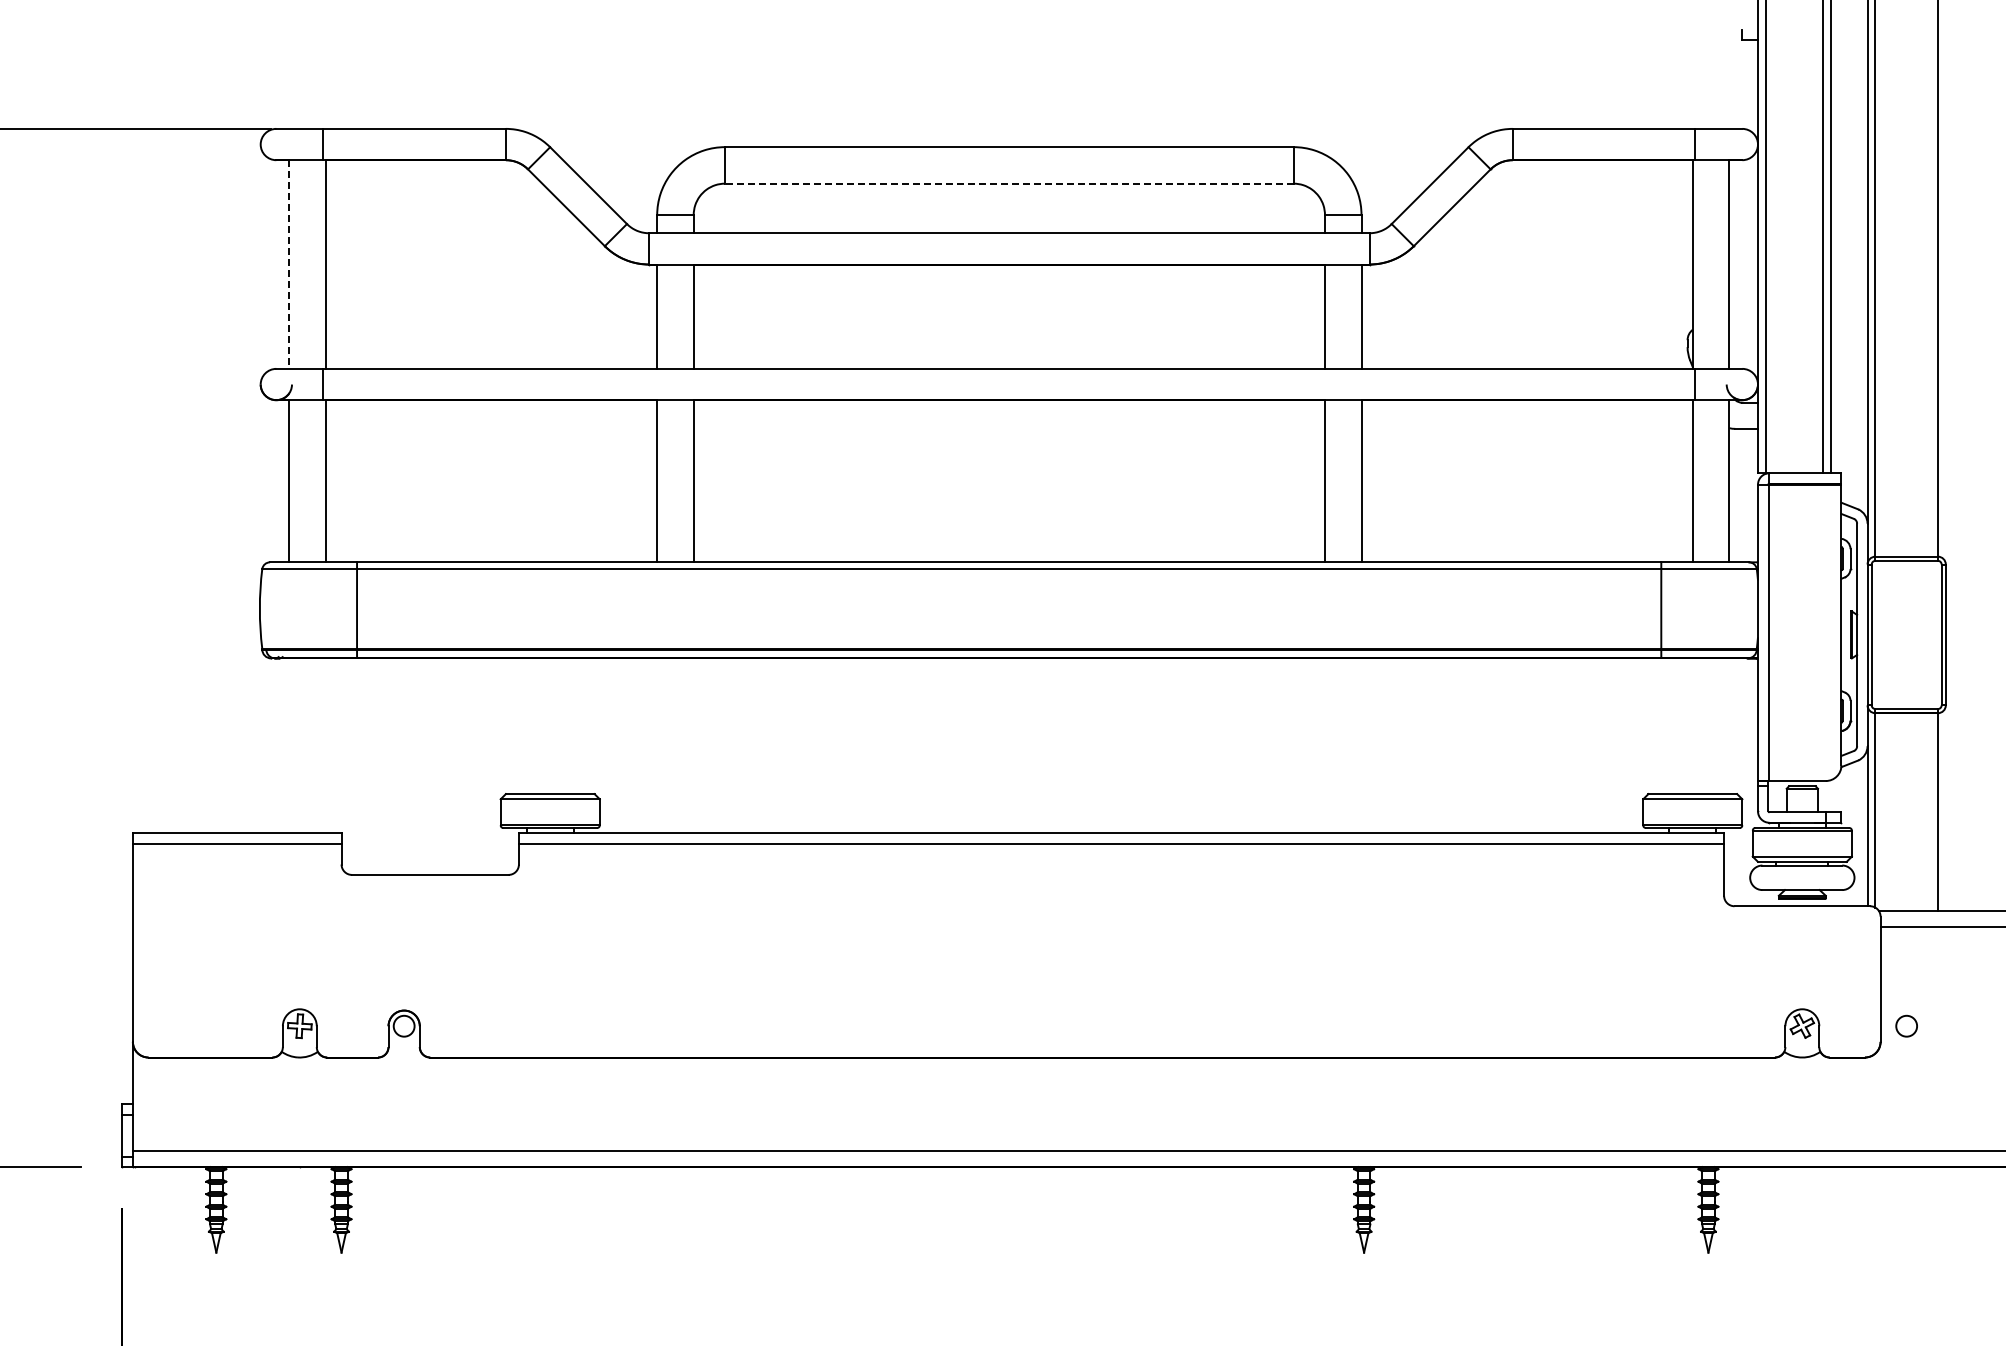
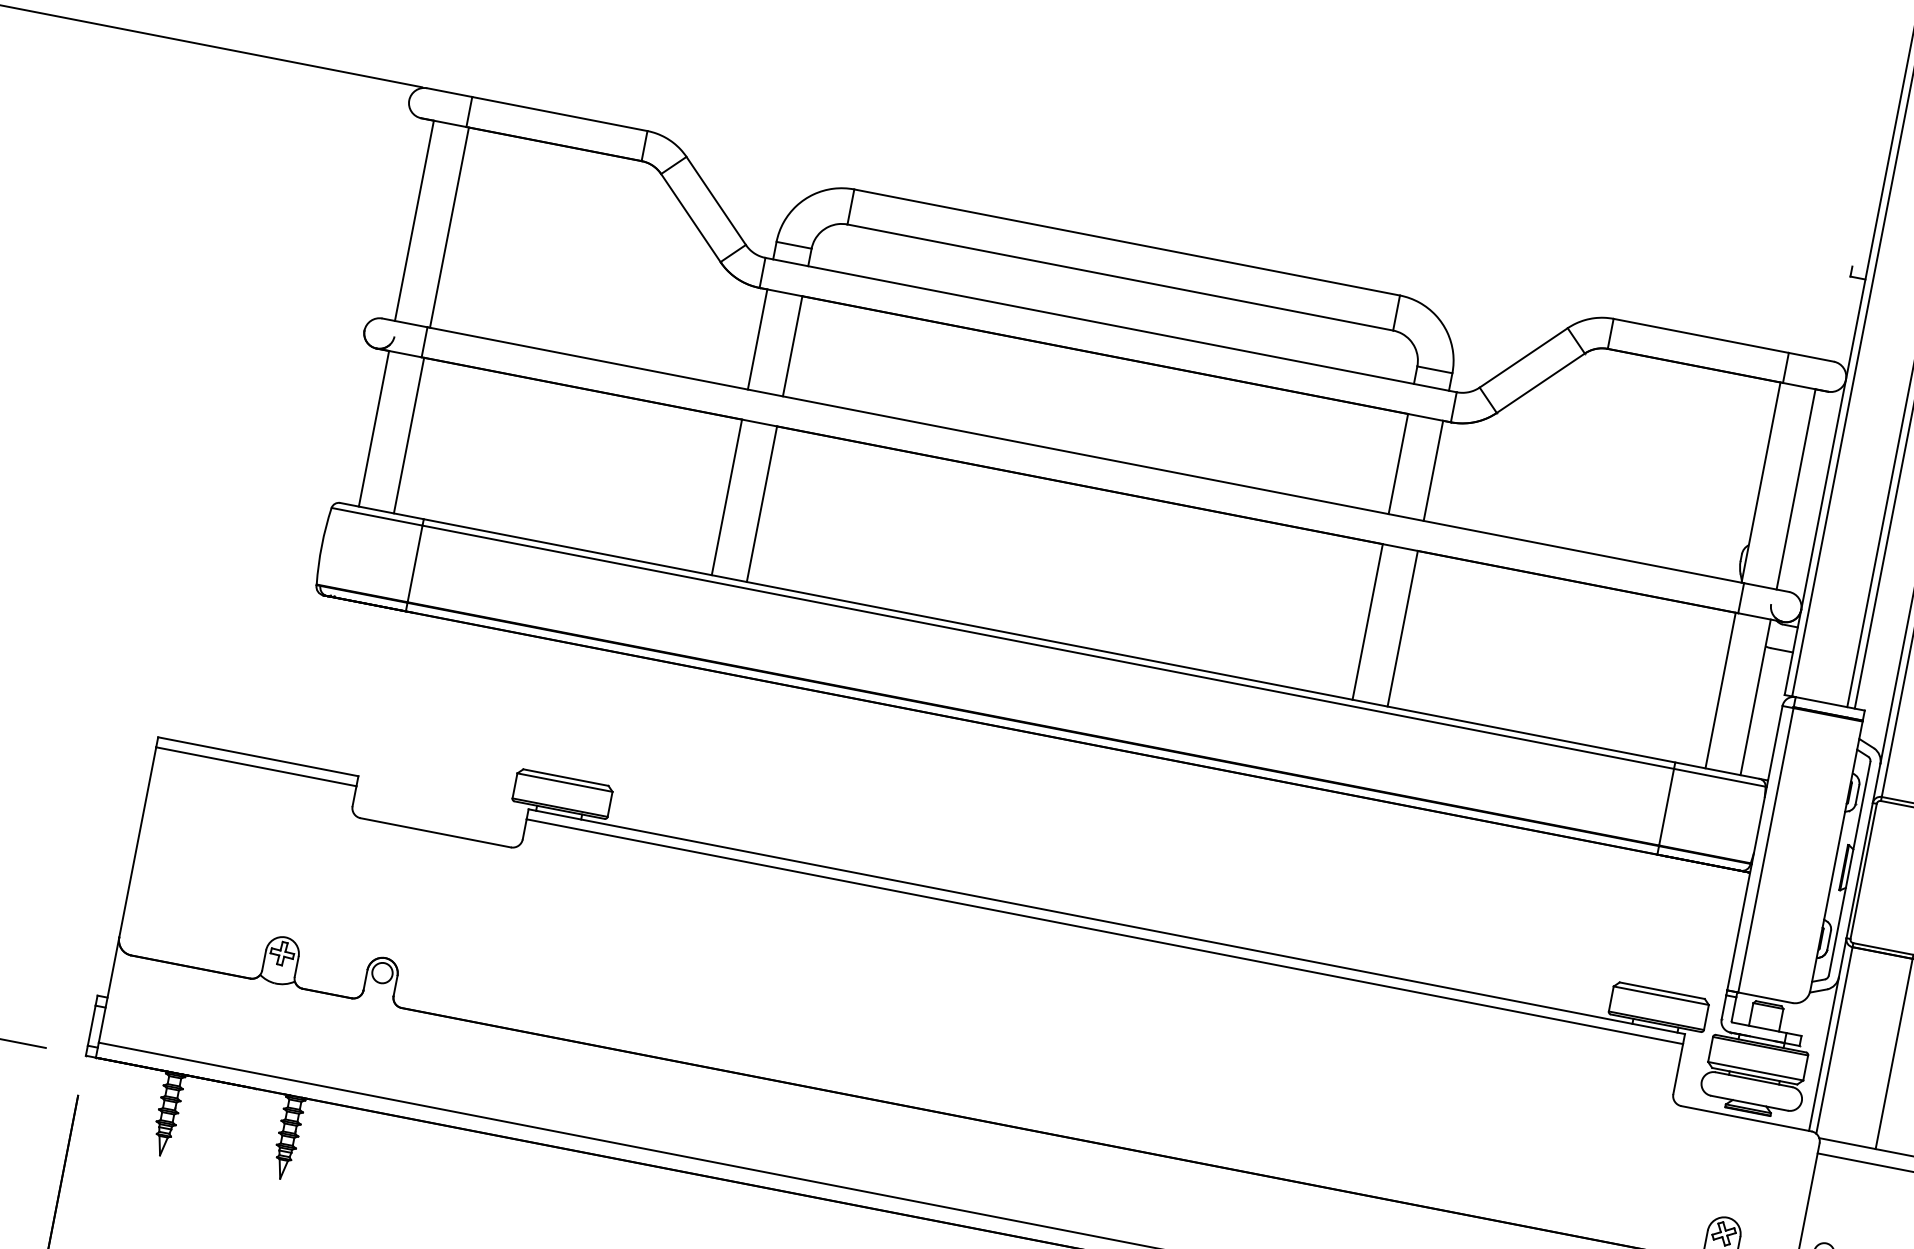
line: (1008, 183) -> (1119, 277), dashed -> solid
line: (289, 265) -> (414, 221), dashed -> solid

